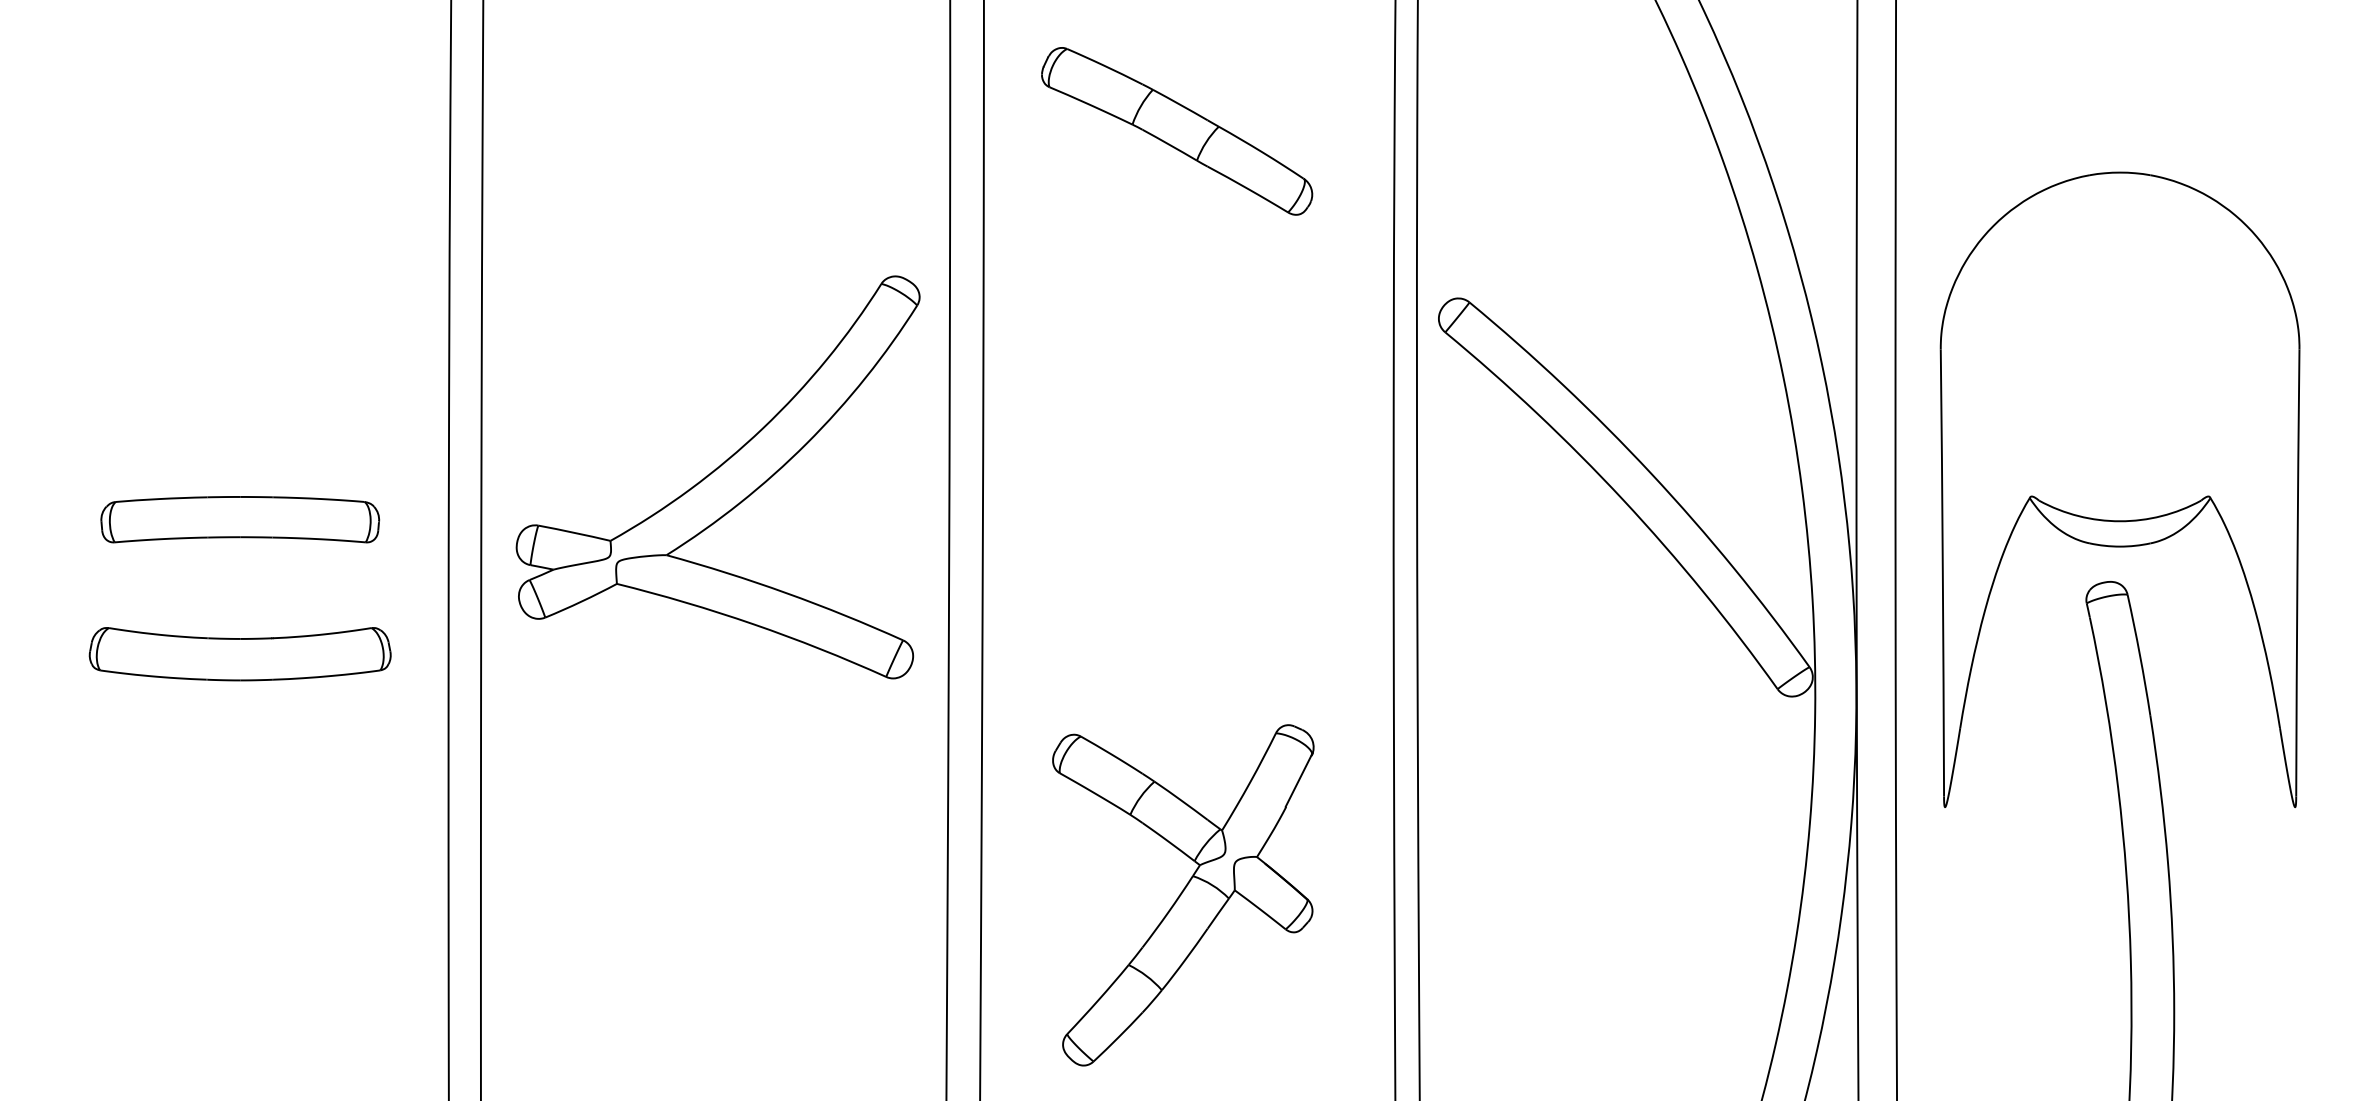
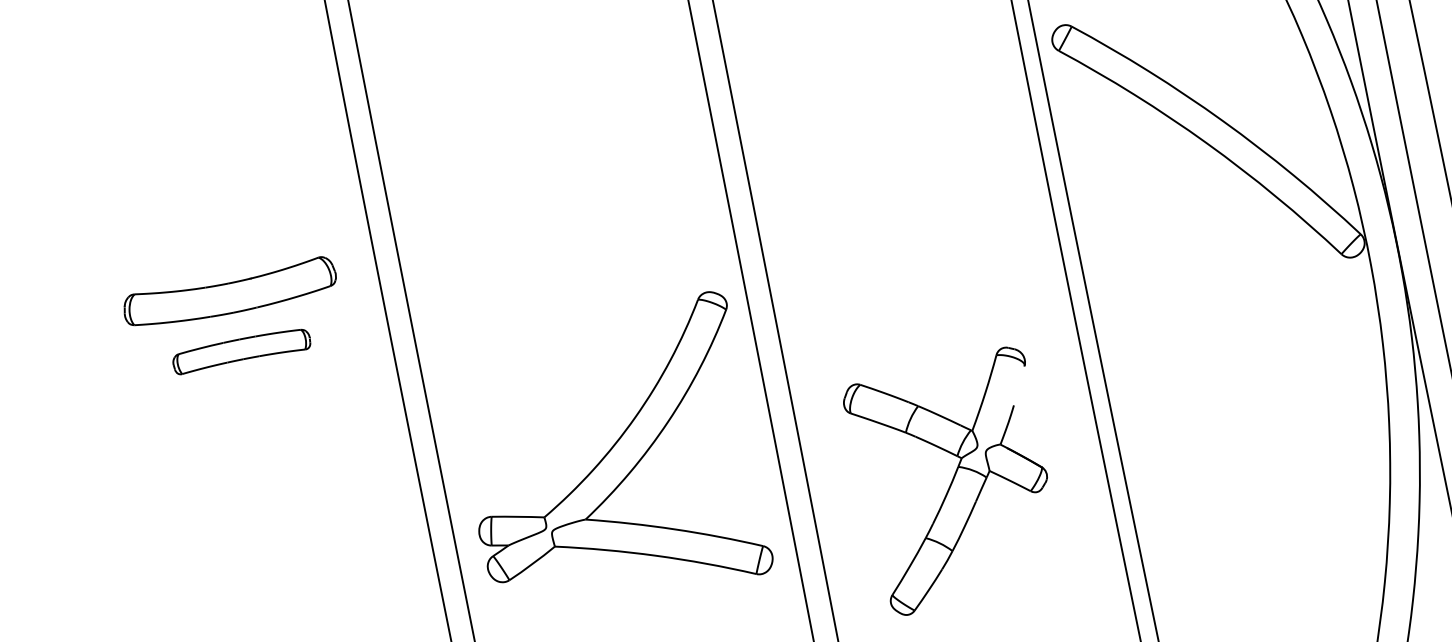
part: (717, 477) -> (610, 458), moved
part: (240, 519) -> (241, 350), size x0.7
part: (239, 654) -> (229, 294), moved
line: (1298, 779) -> (1018, 384), removed

